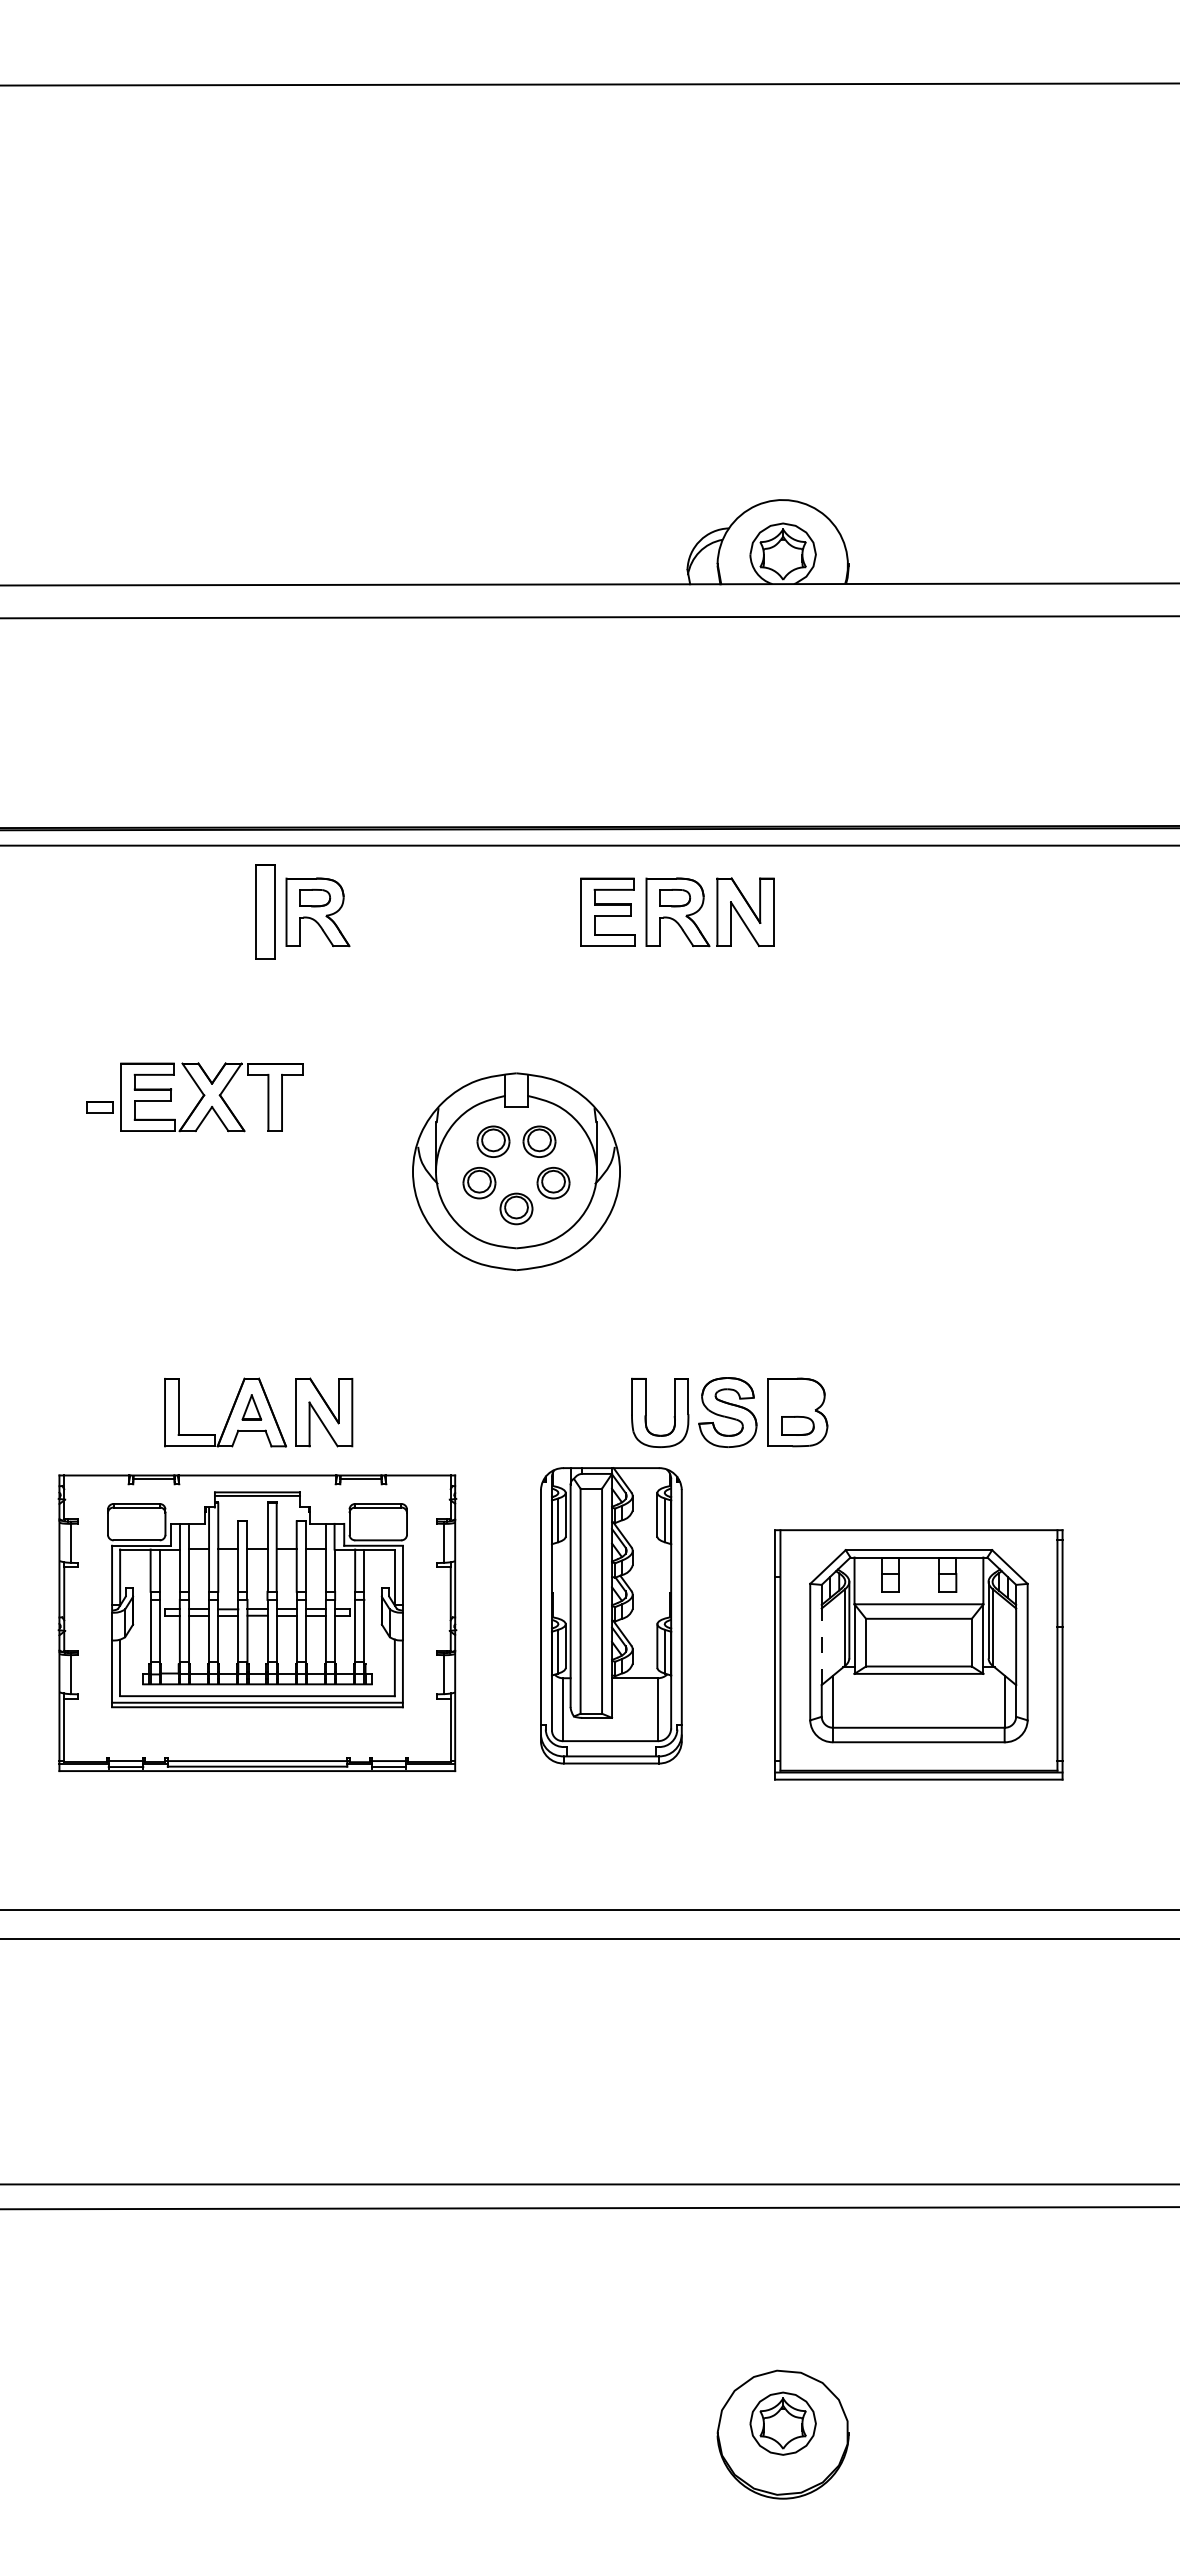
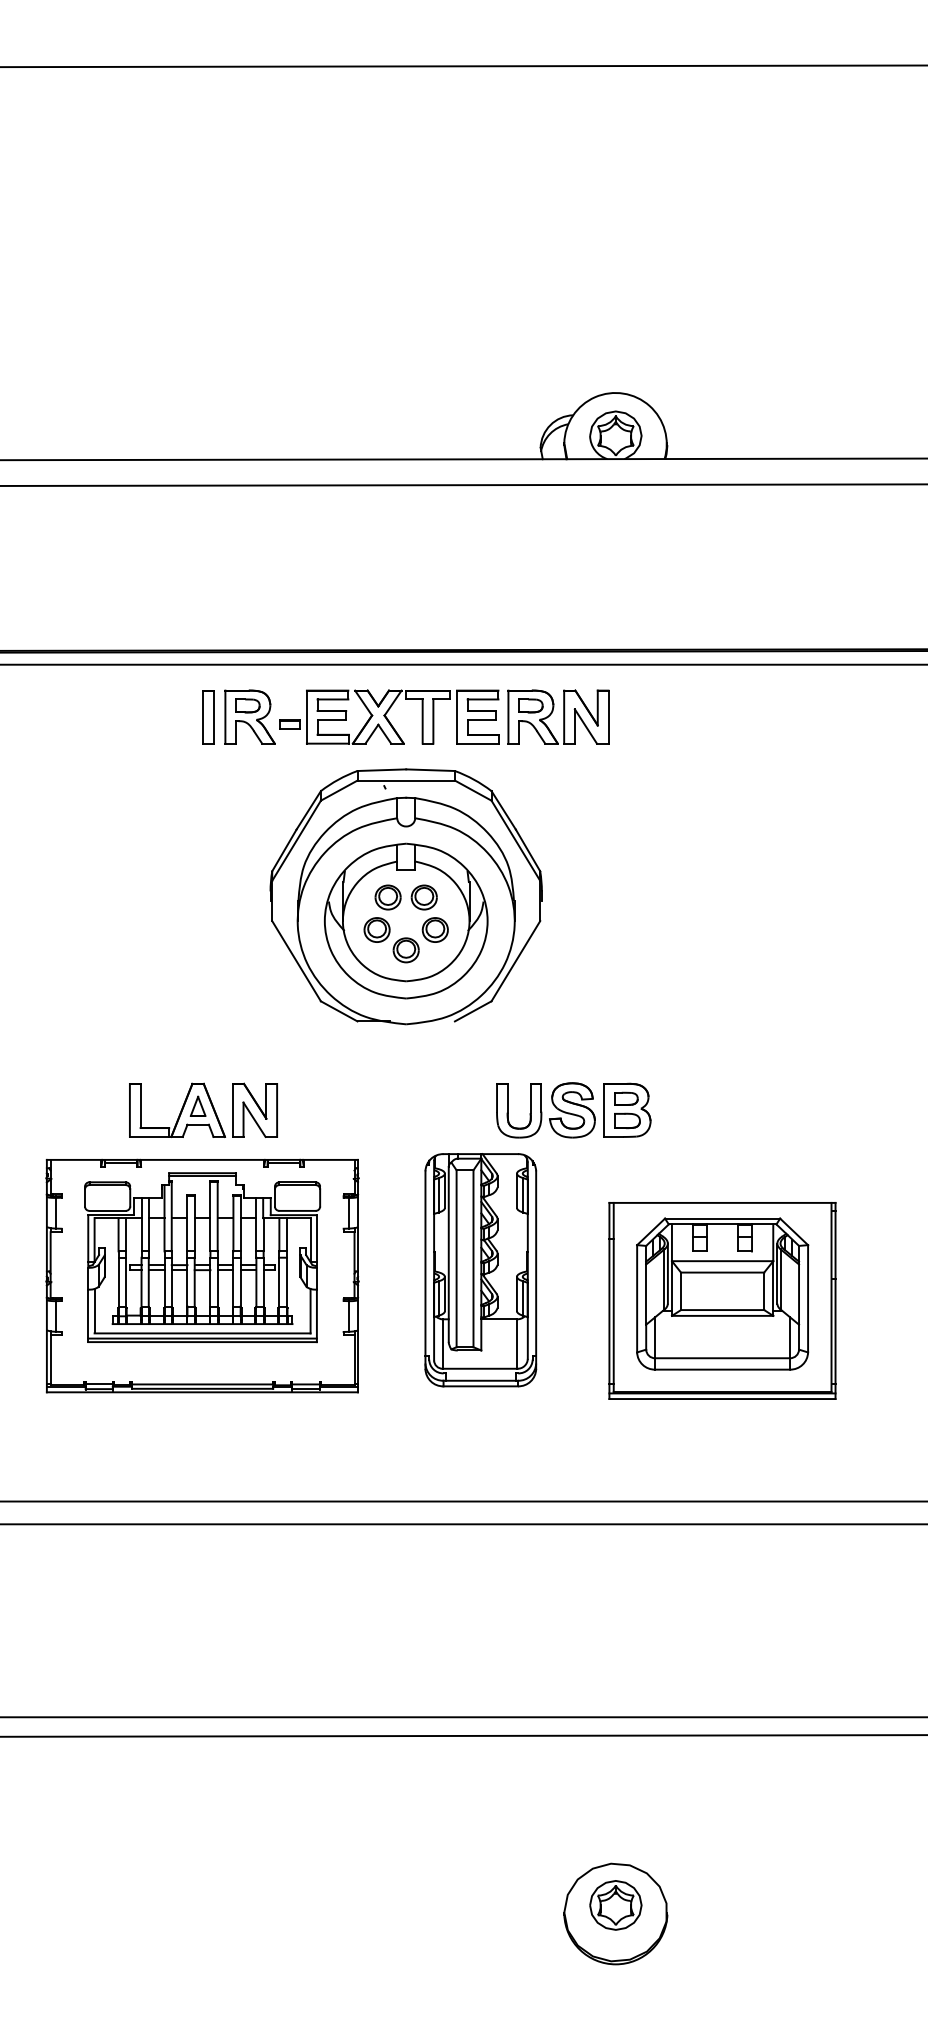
part: (264, 912) -> (208, 717), size x0.71
part: (194, 1097) -> (364, 717), moved
part: (516, 1140) -> (406, 896), added
part: (796, 1397) -> (626, 1098), added
line: (821, 1646) -> (646, 1294), dashed -> solid

